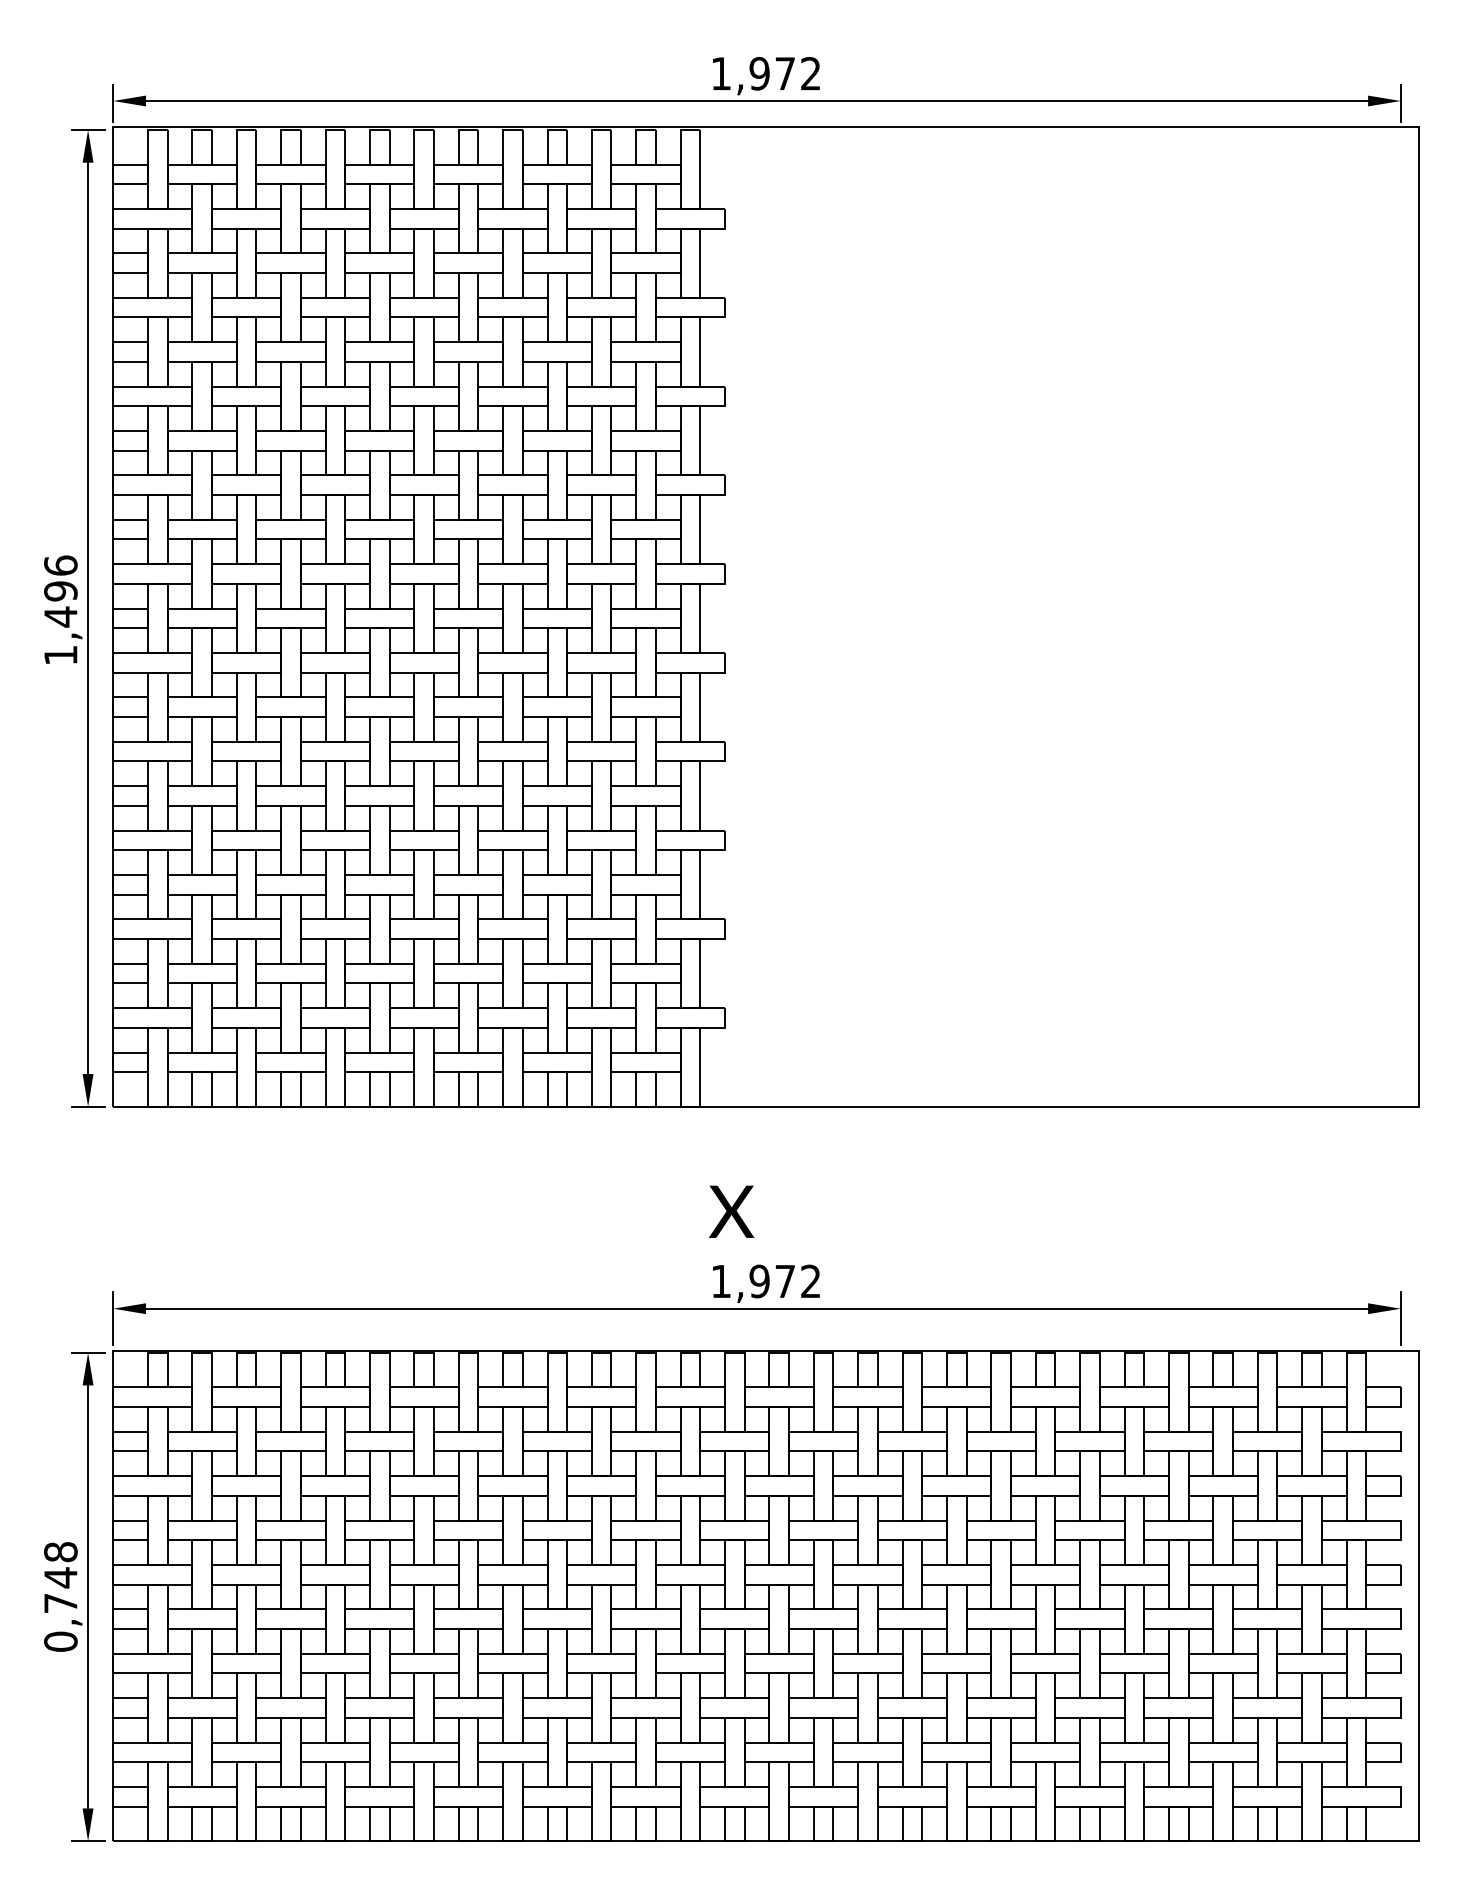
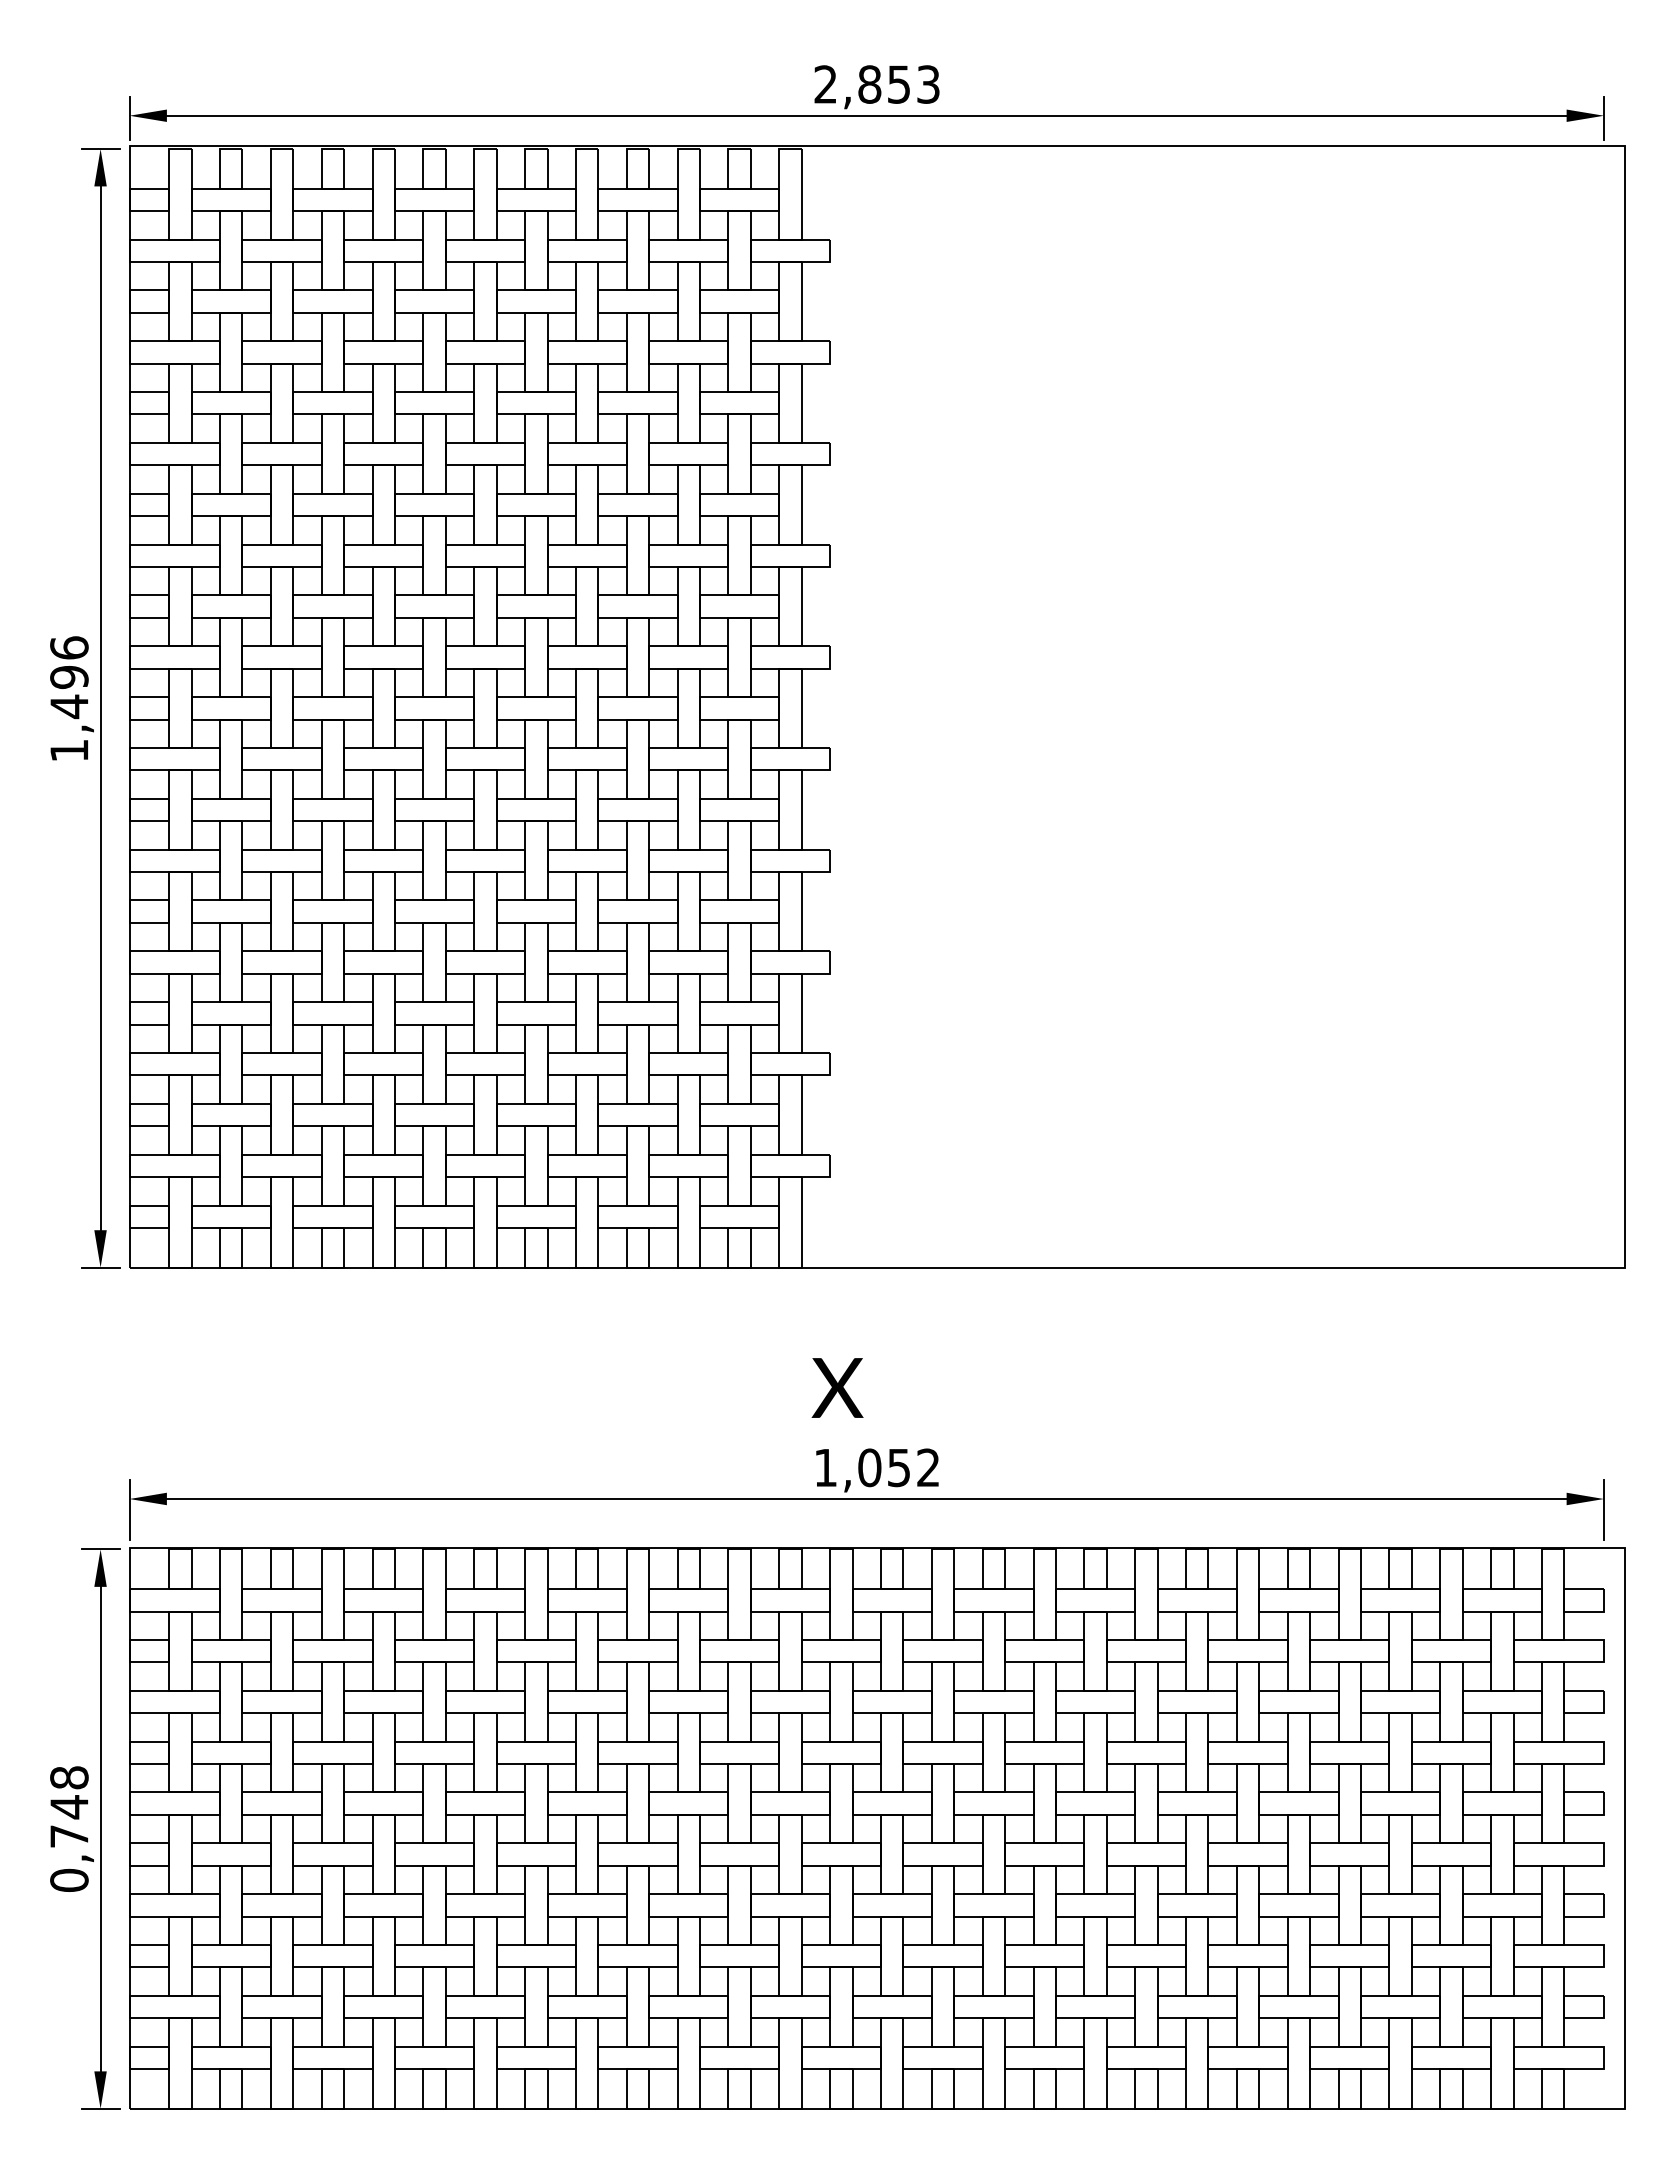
text: (765, 73) -> (876, 84), 1,972 -> 2,853
text: (771, 1281) -> (883, 1467), 1,972 -> 1,052

